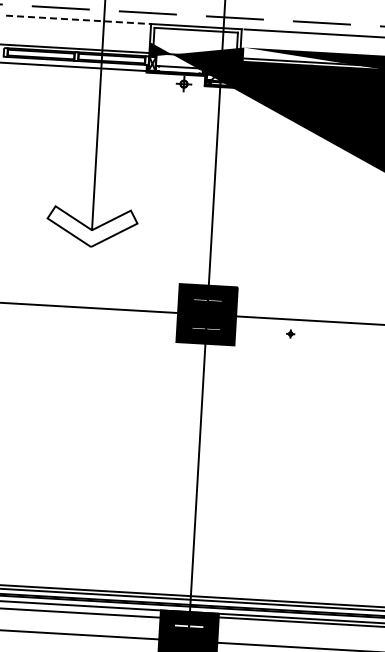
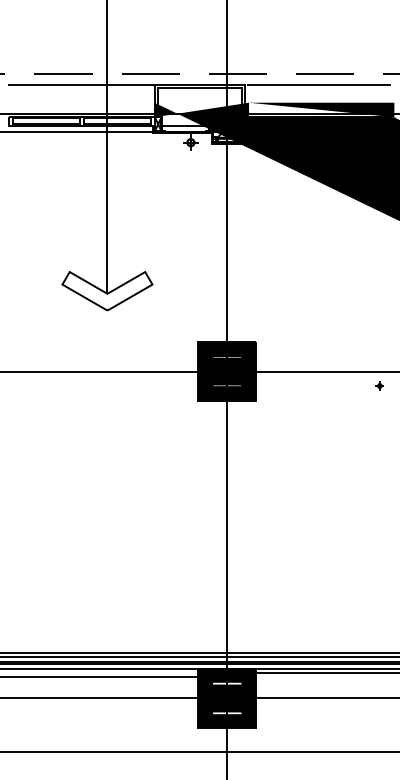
line: (78, 19) -> (81, 84), dashed -> solid
part: (290, 333) -> (379, 385), moved

